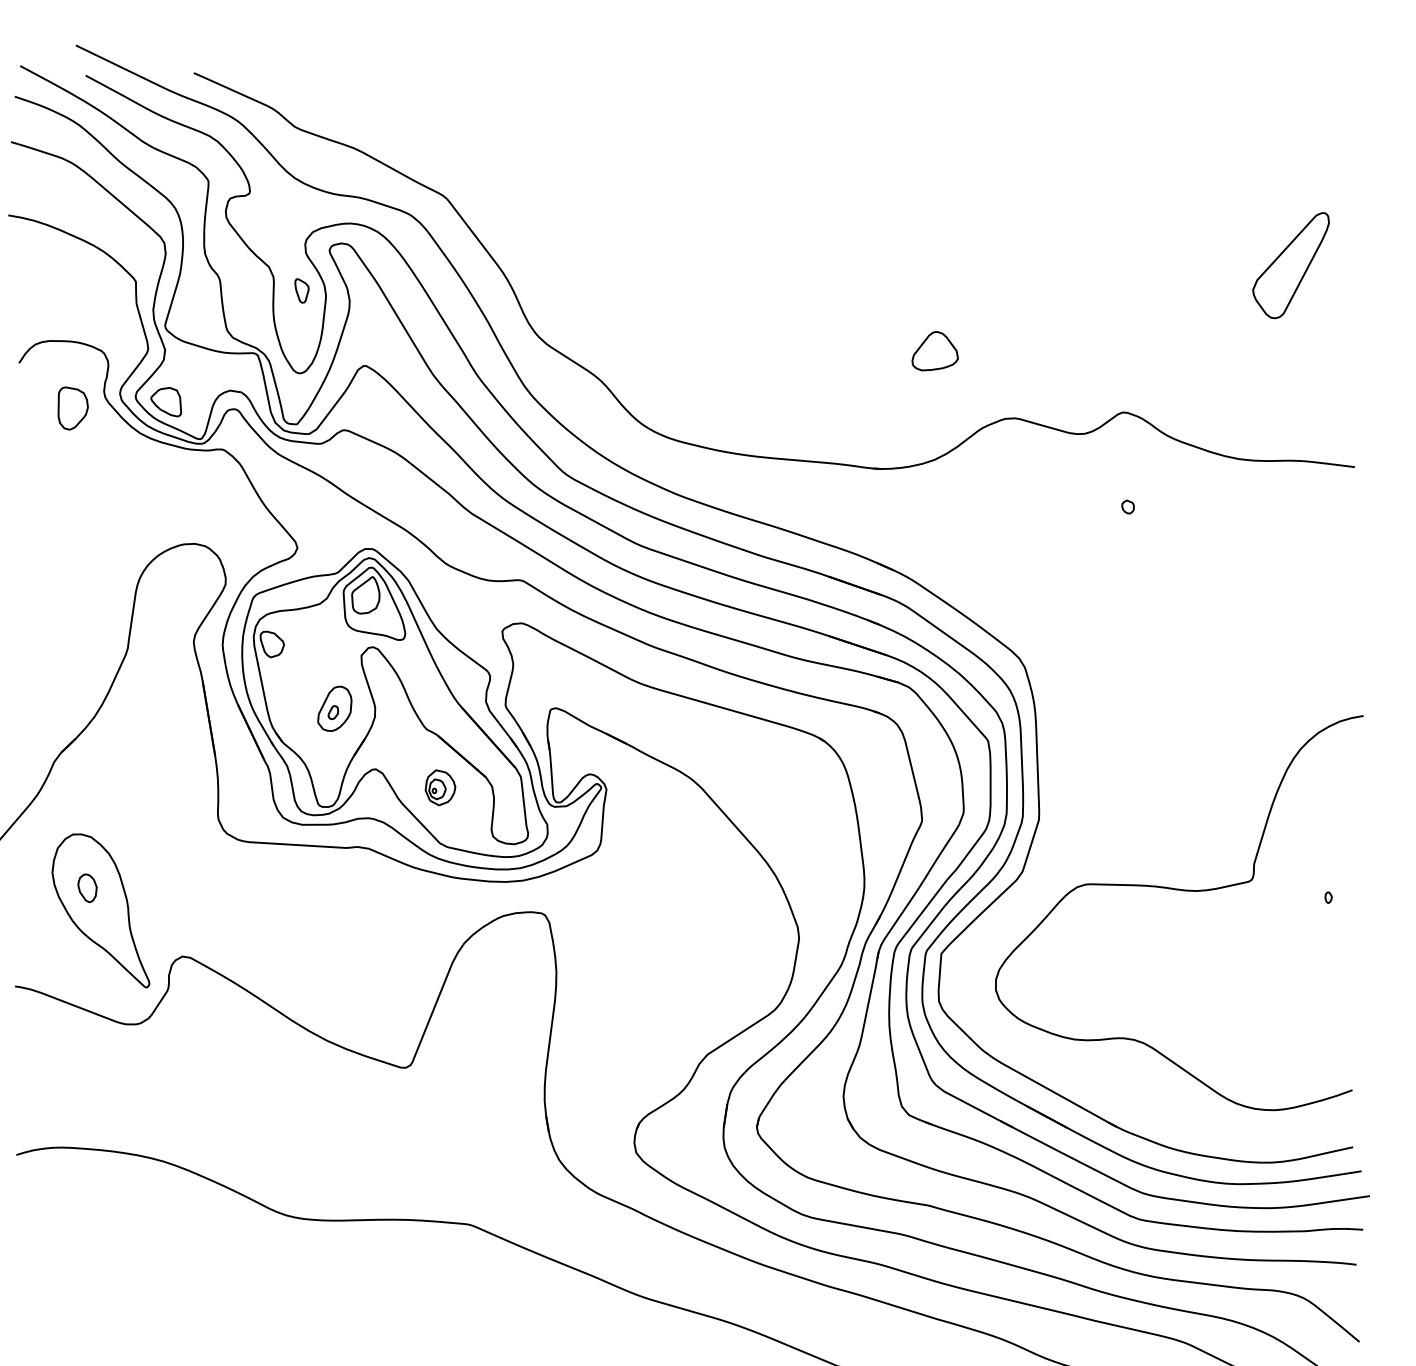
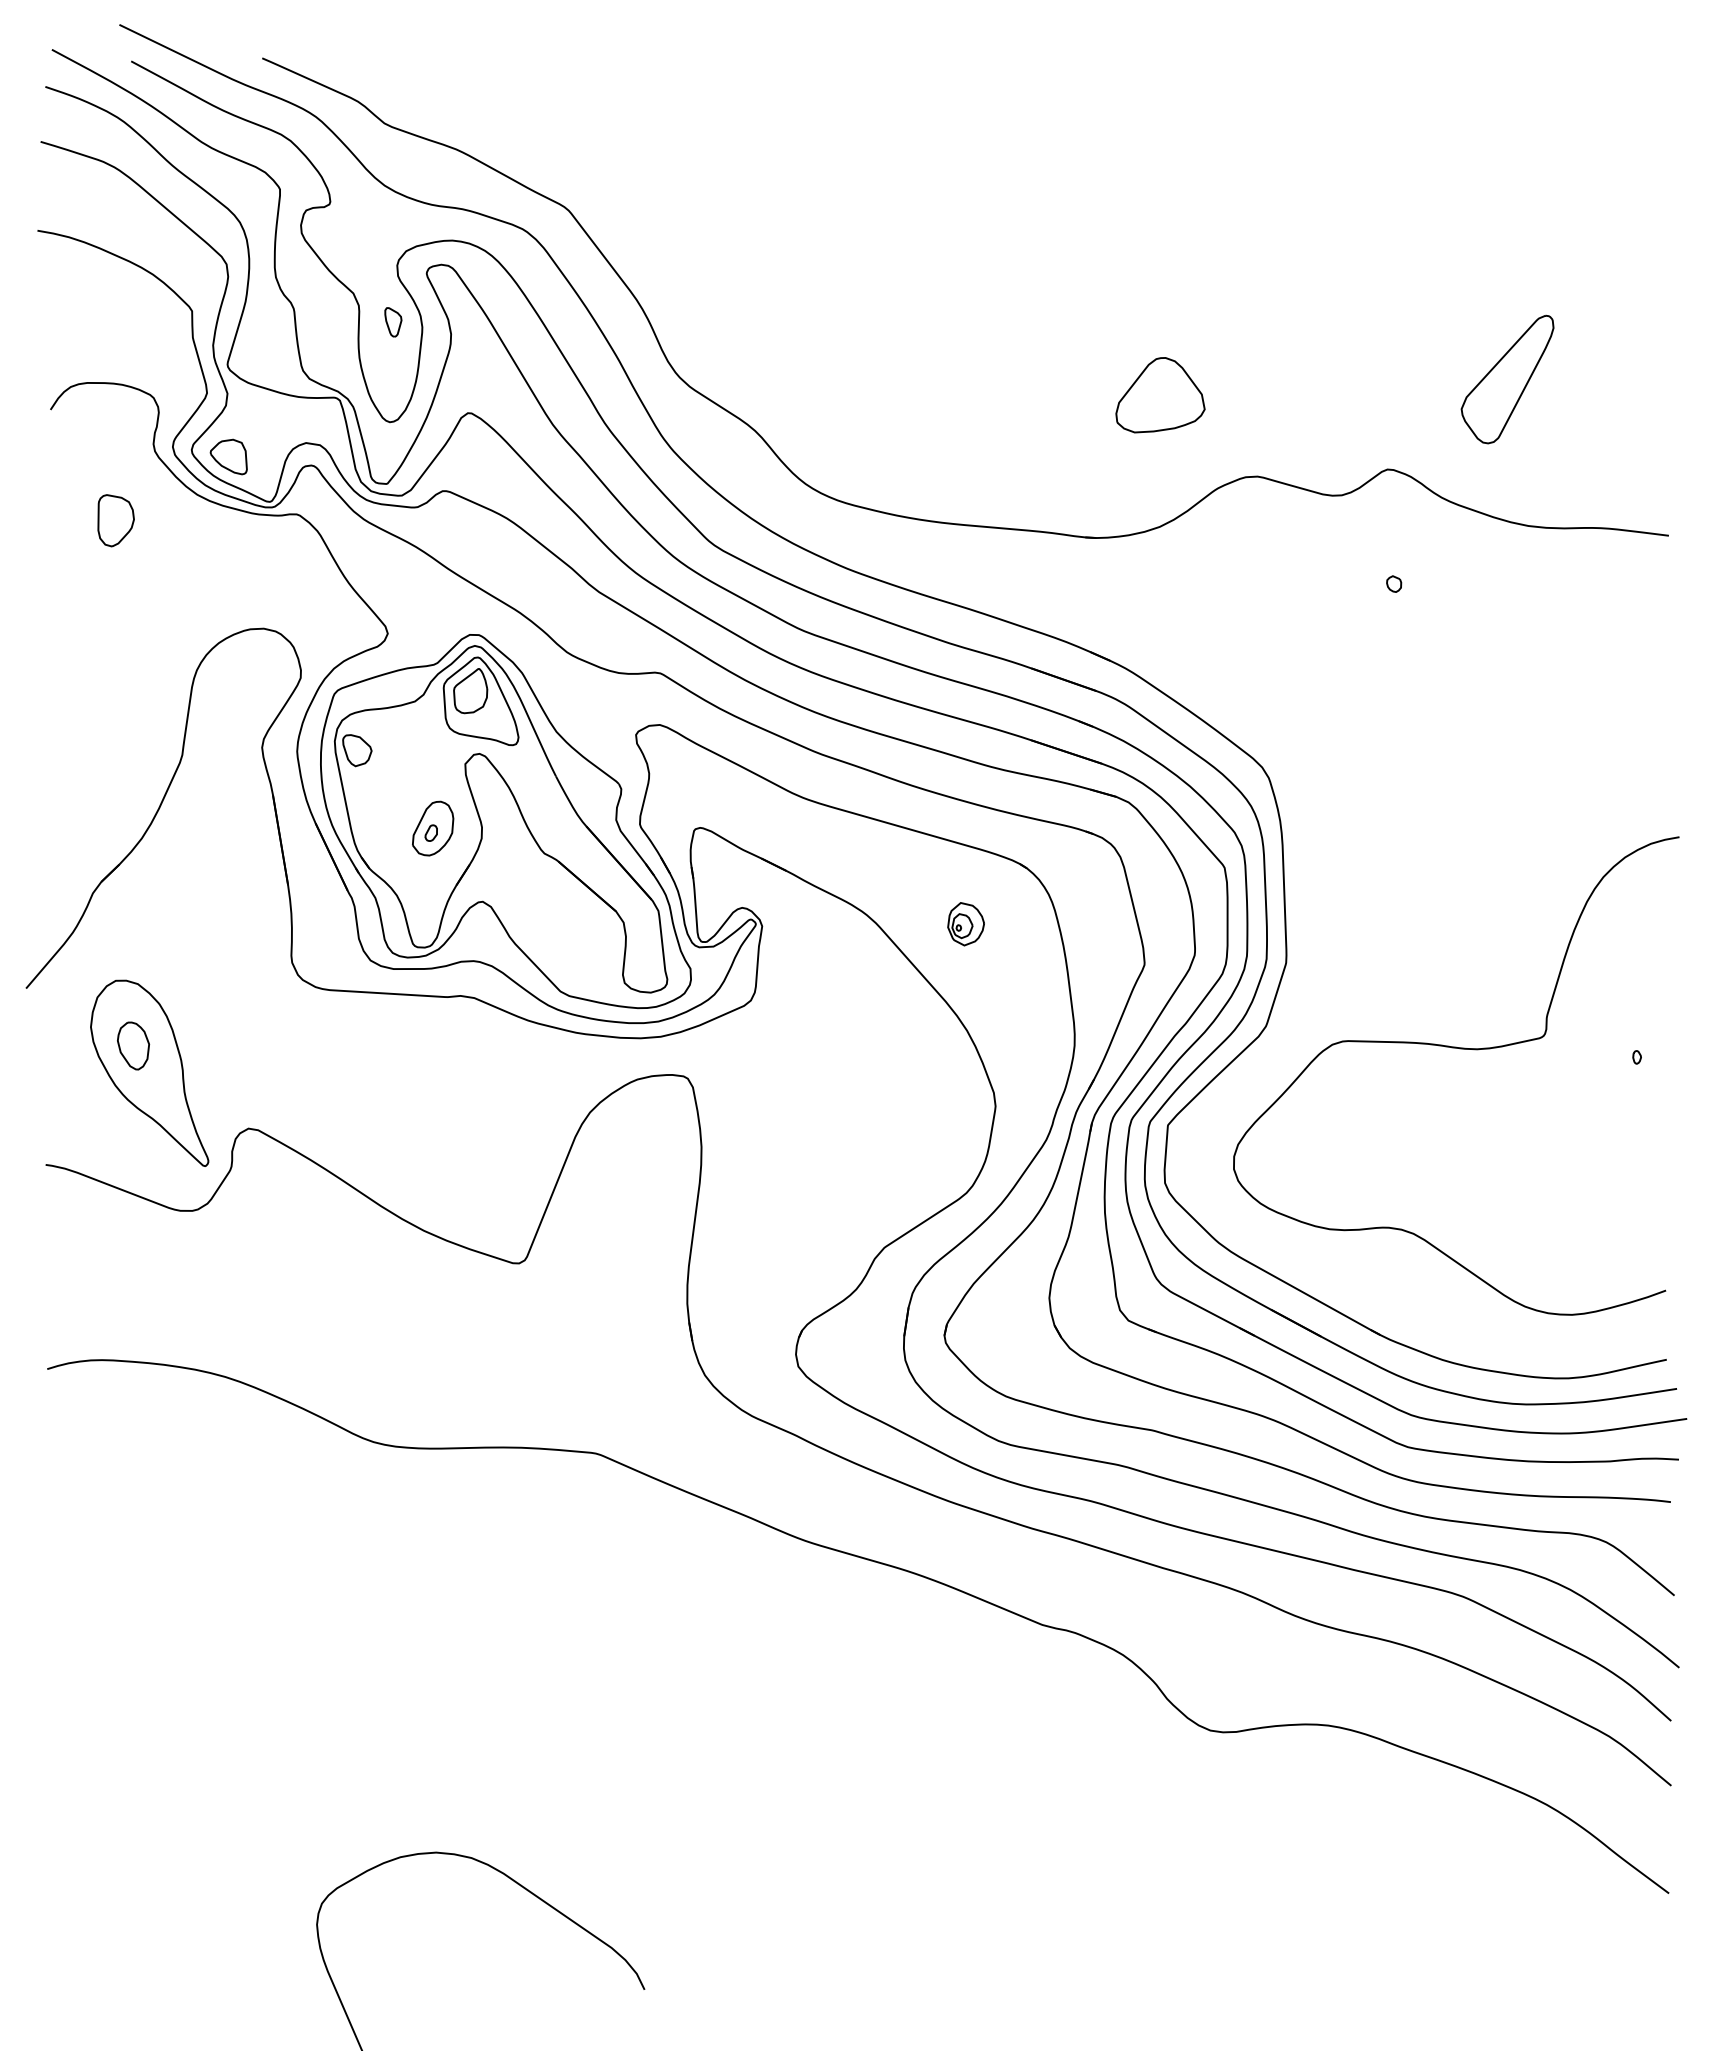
part: (1290, 265) -> (1507, 379), moved
part: (935, 351) -> (1160, 395), size x1.6
part: (72, 408) -> (115, 520), moved
part: (440, 788) -> (965, 924), moved
part: (87, 887) -> (133, 1045), size x1.4

